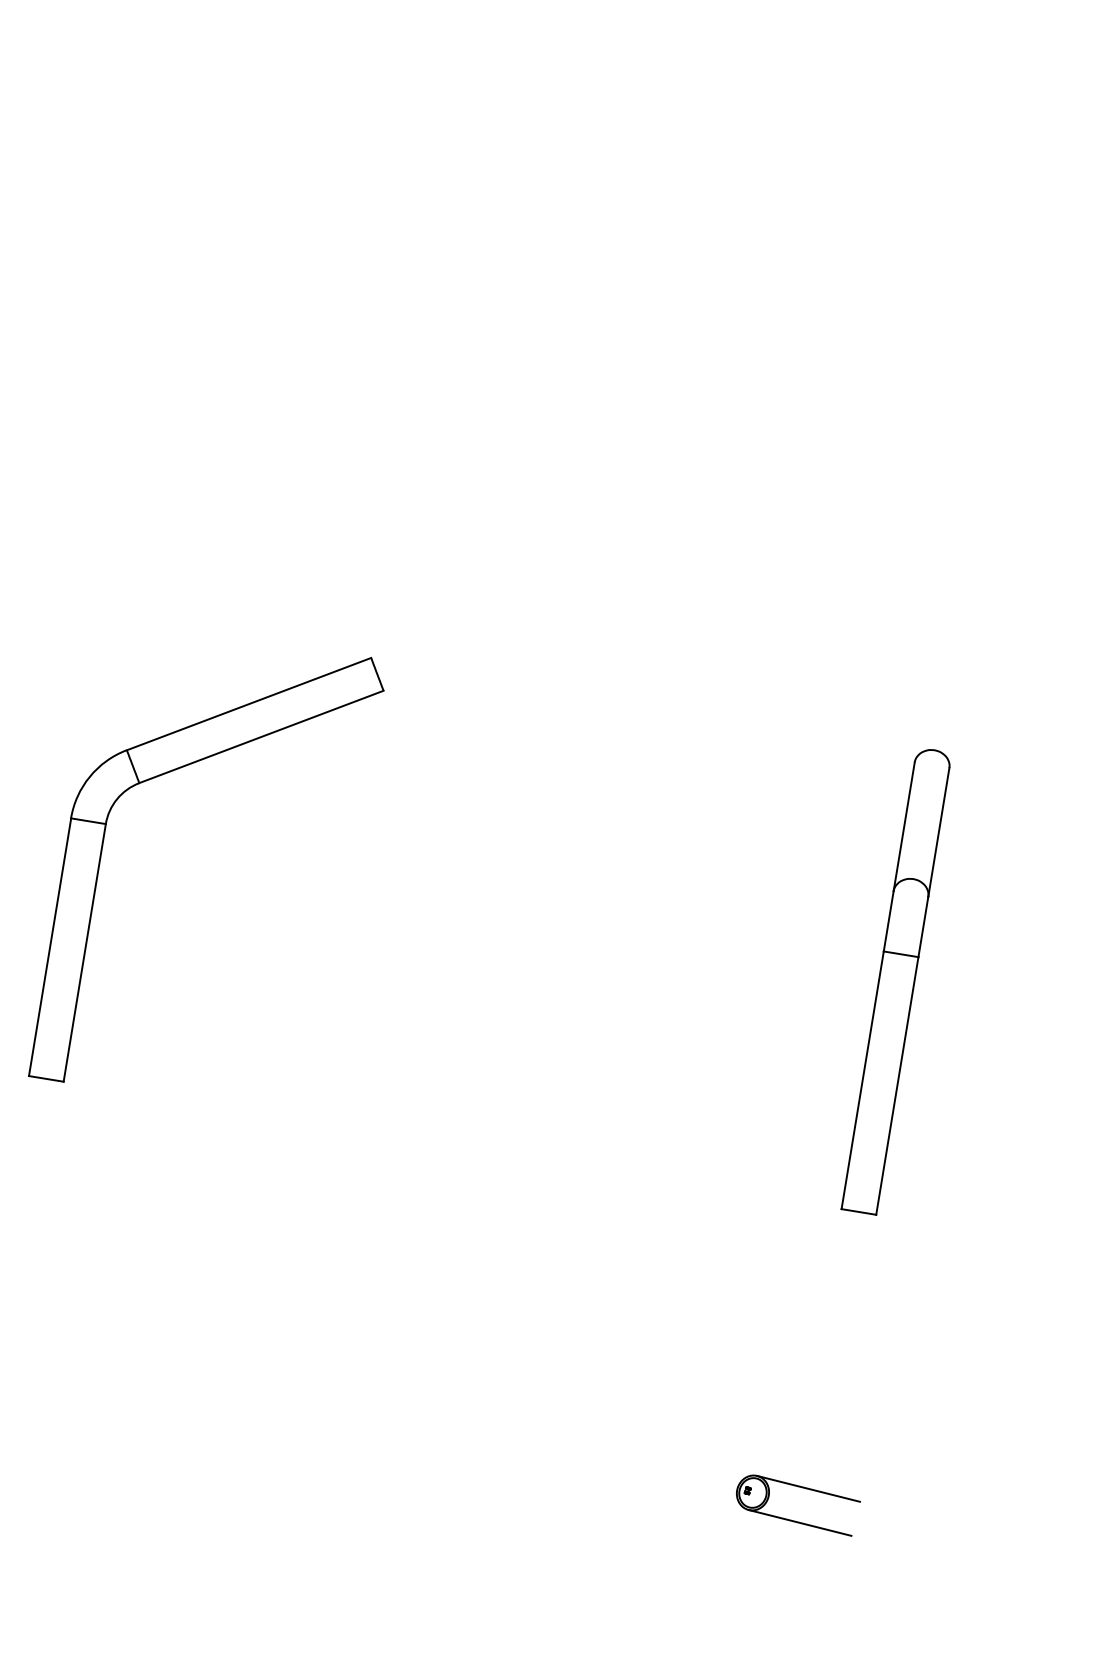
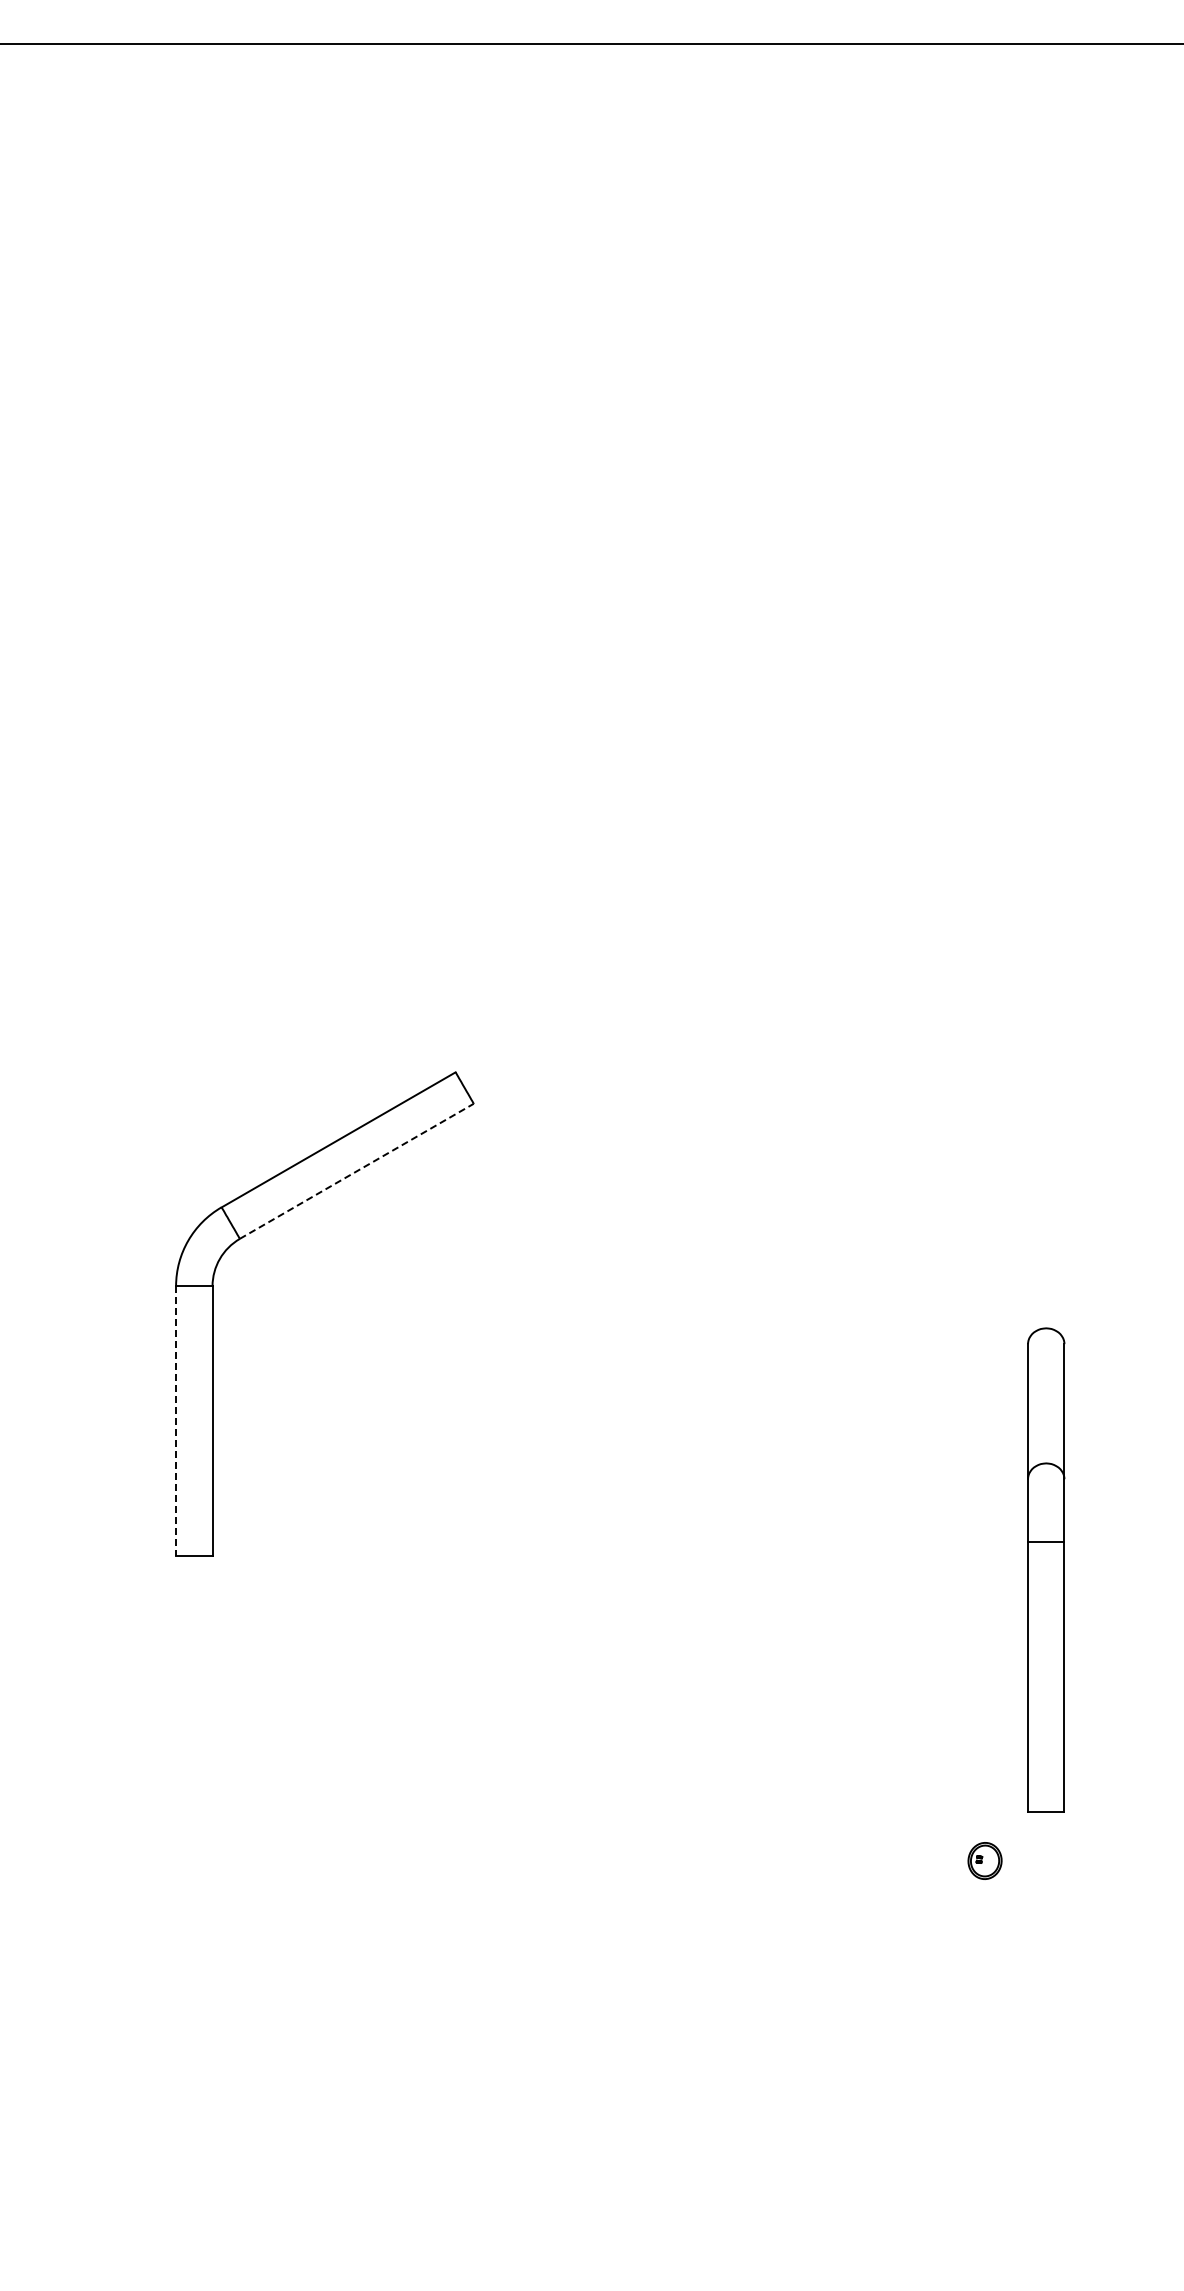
line: (262, 737) -> (357, 1171), solid -> dashed
line: (50, 947) -> (176, 1421), solid -> dashed
part: (897, 980) -> (1046, 1569), moved
line: (807, 1488) -> (1040, 1847), removed
line: (799, 1522) -> (1037, 1883), removed

